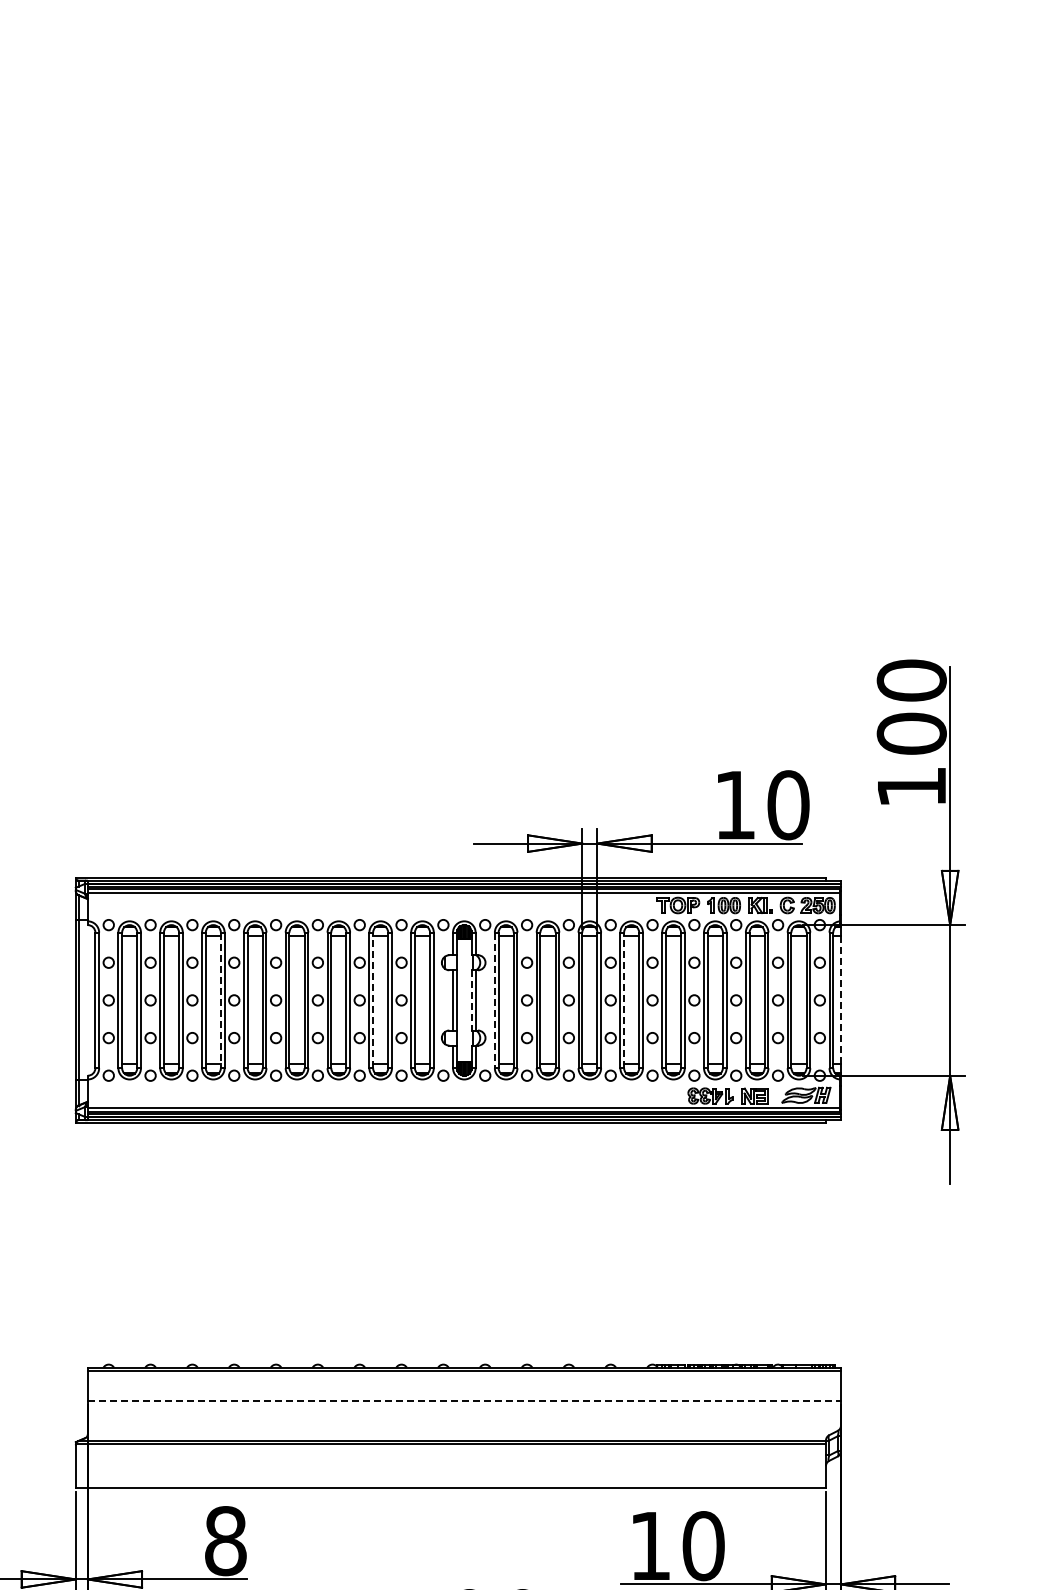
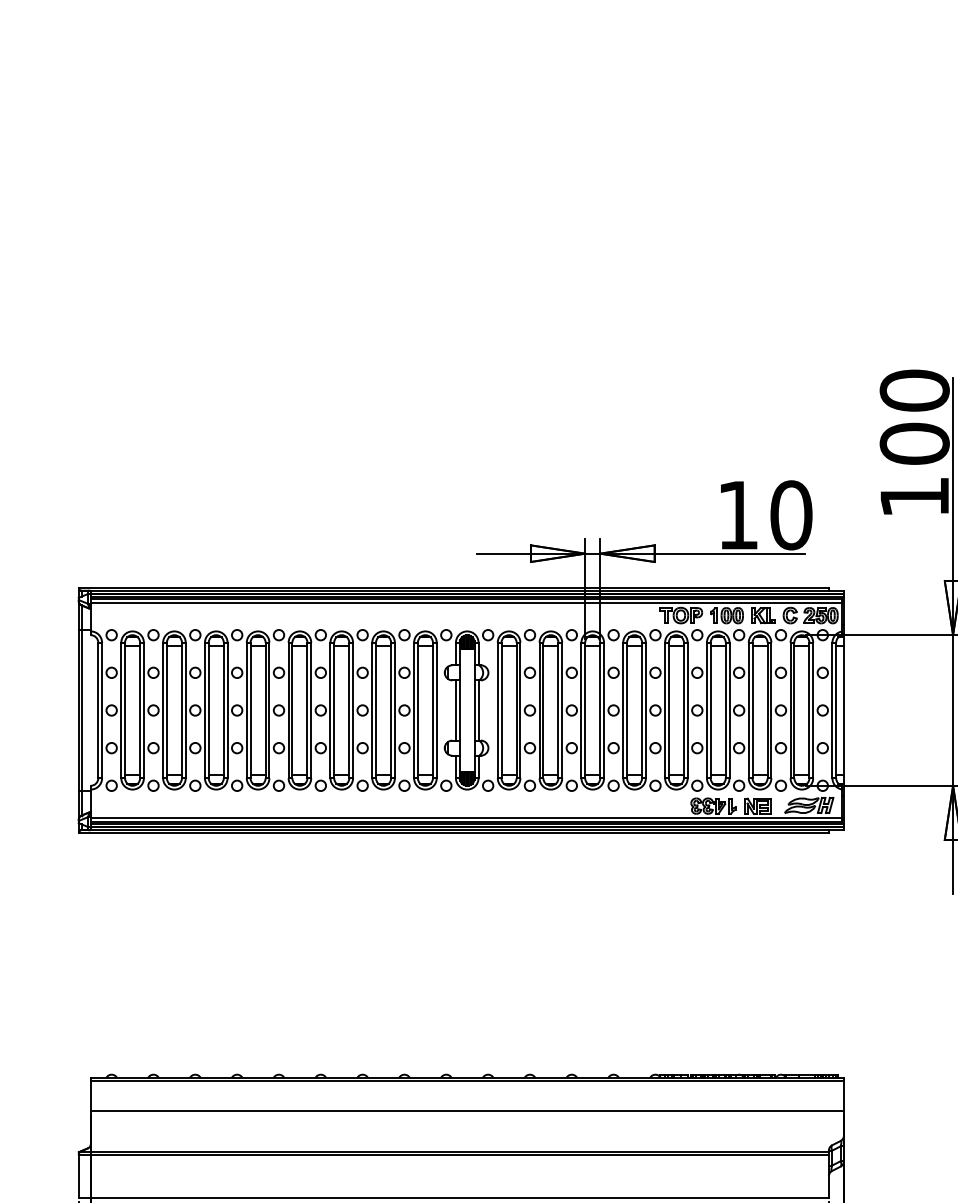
line: (841, 999) -> (844, 709), dashed -> solid
line: (220, 1000) -> (223, 710), dashed -> solid
line: (373, 1000) -> (376, 710), dashed -> solid
line: (471, 1000) -> (474, 710), dashed -> solid
line: (494, 1000) -> (497, 710), dashed -> solid
line: (624, 1000) -> (627, 710), dashed -> solid
line: (464, 1400) -> (467, 1110), dashed -> solid

